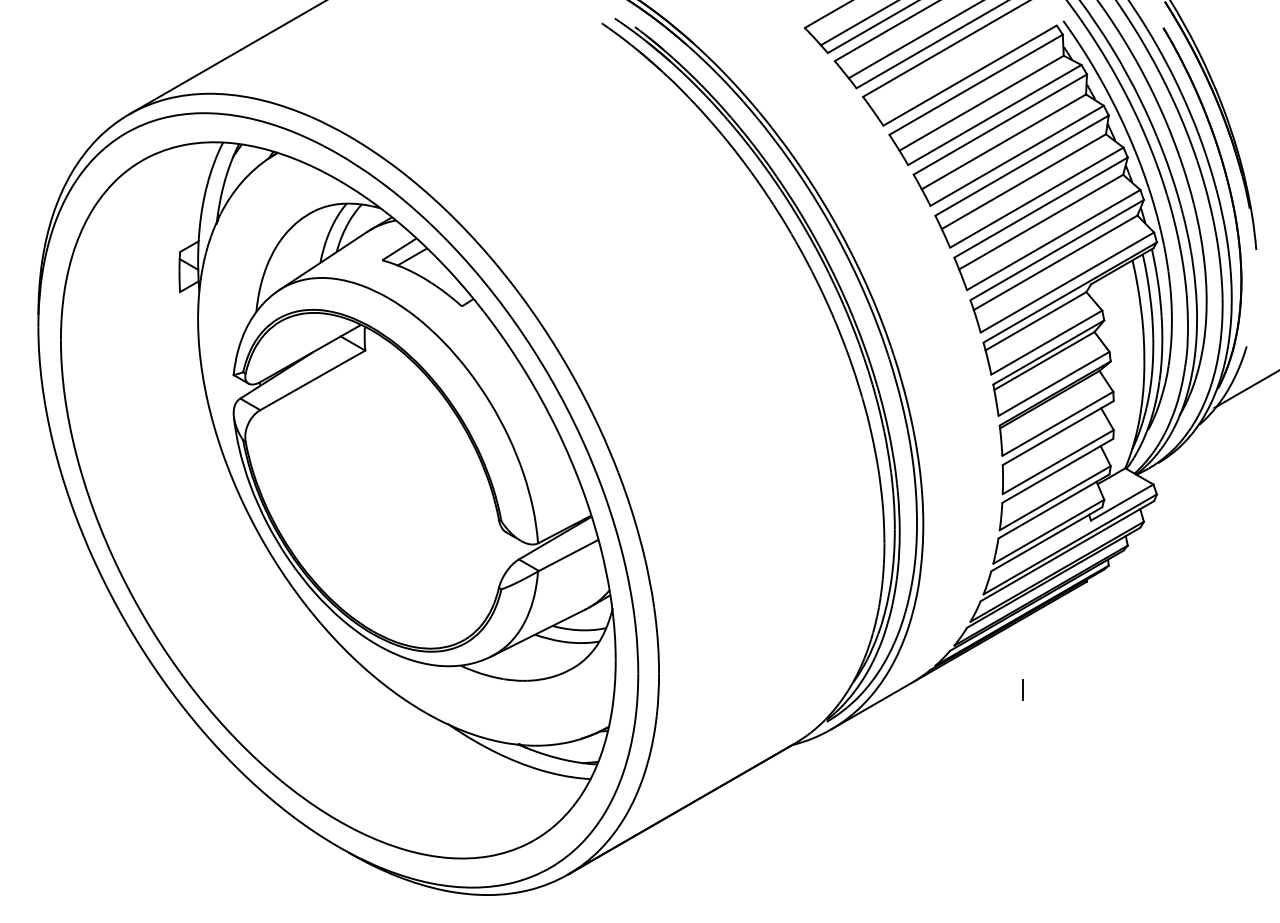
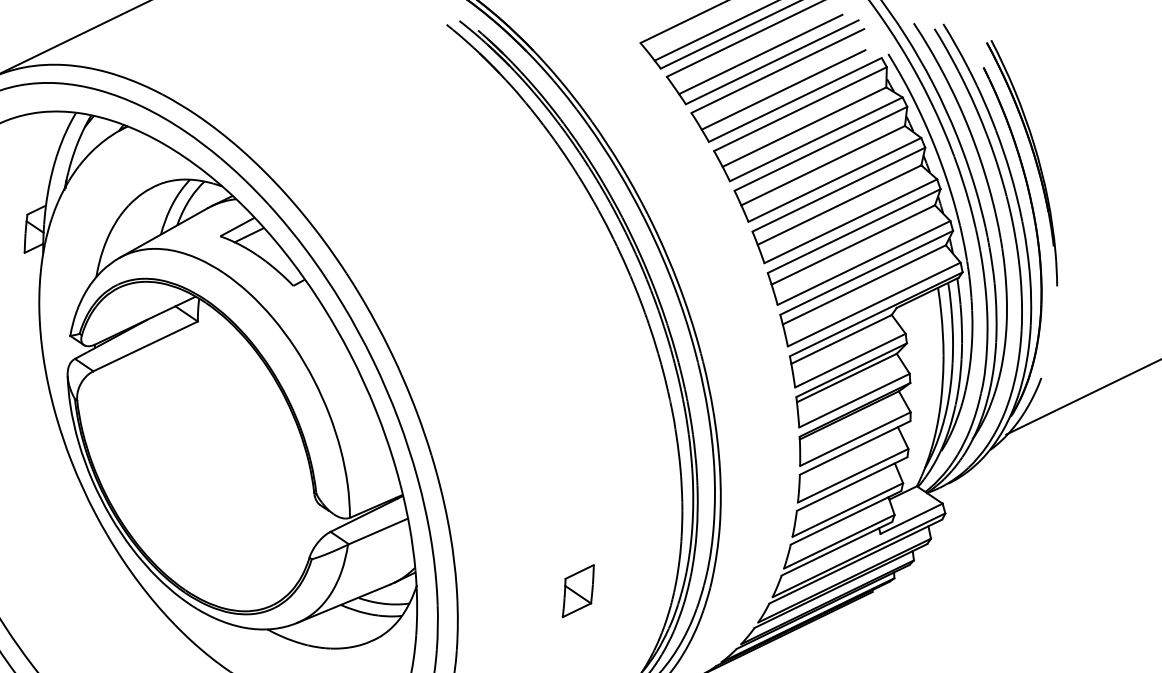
line: (956, 65) -> (783, 89), added
part: (780, 602) -> (577, 590), added

